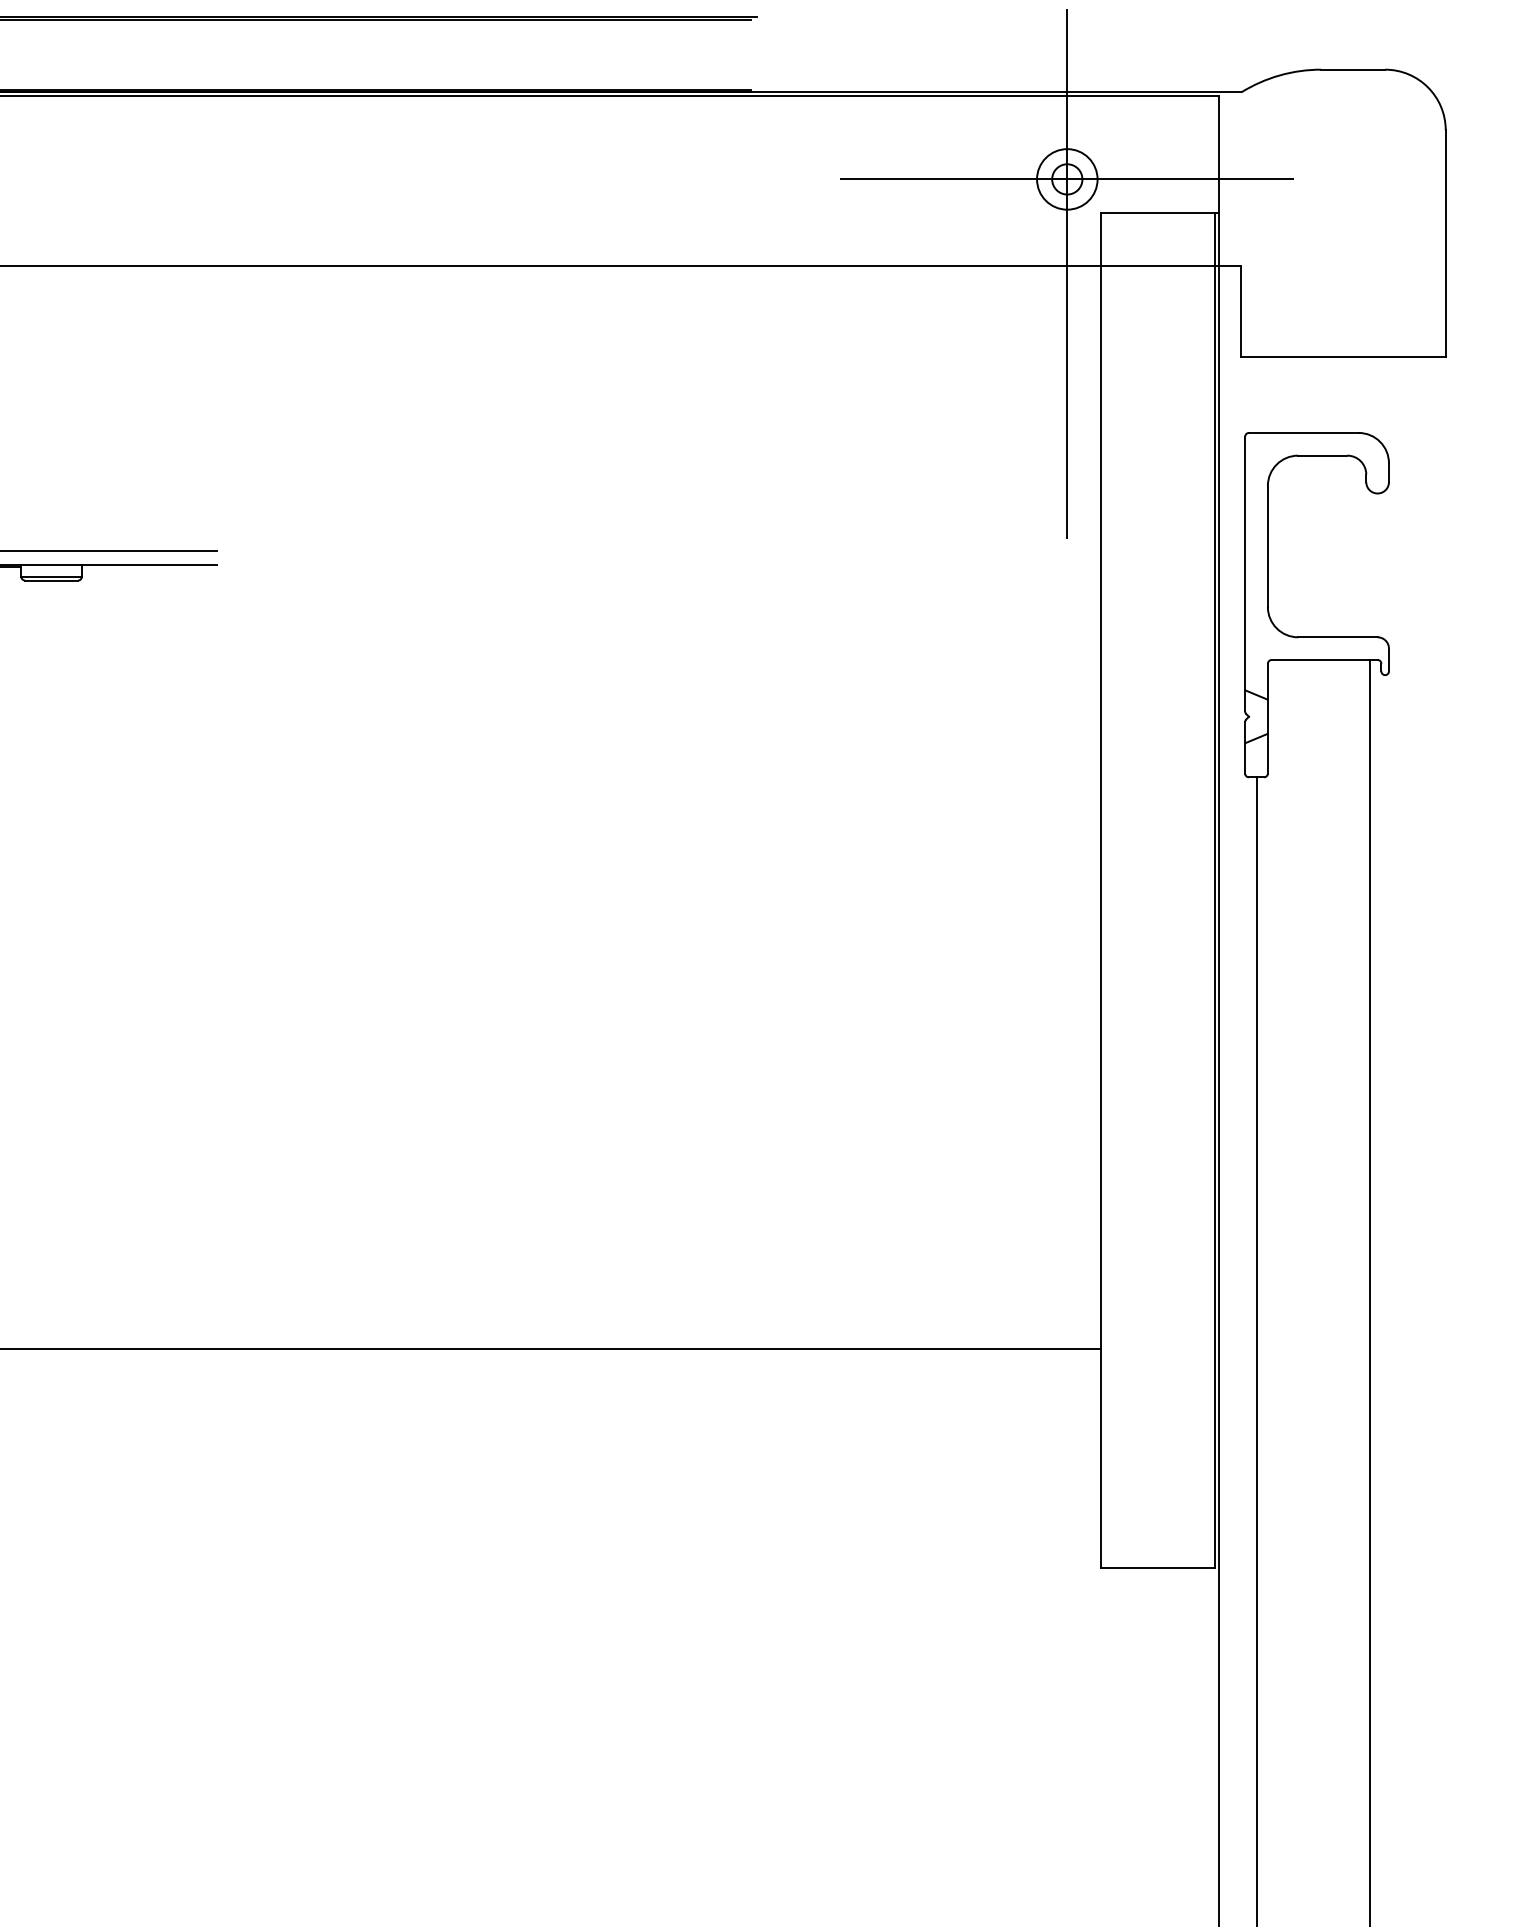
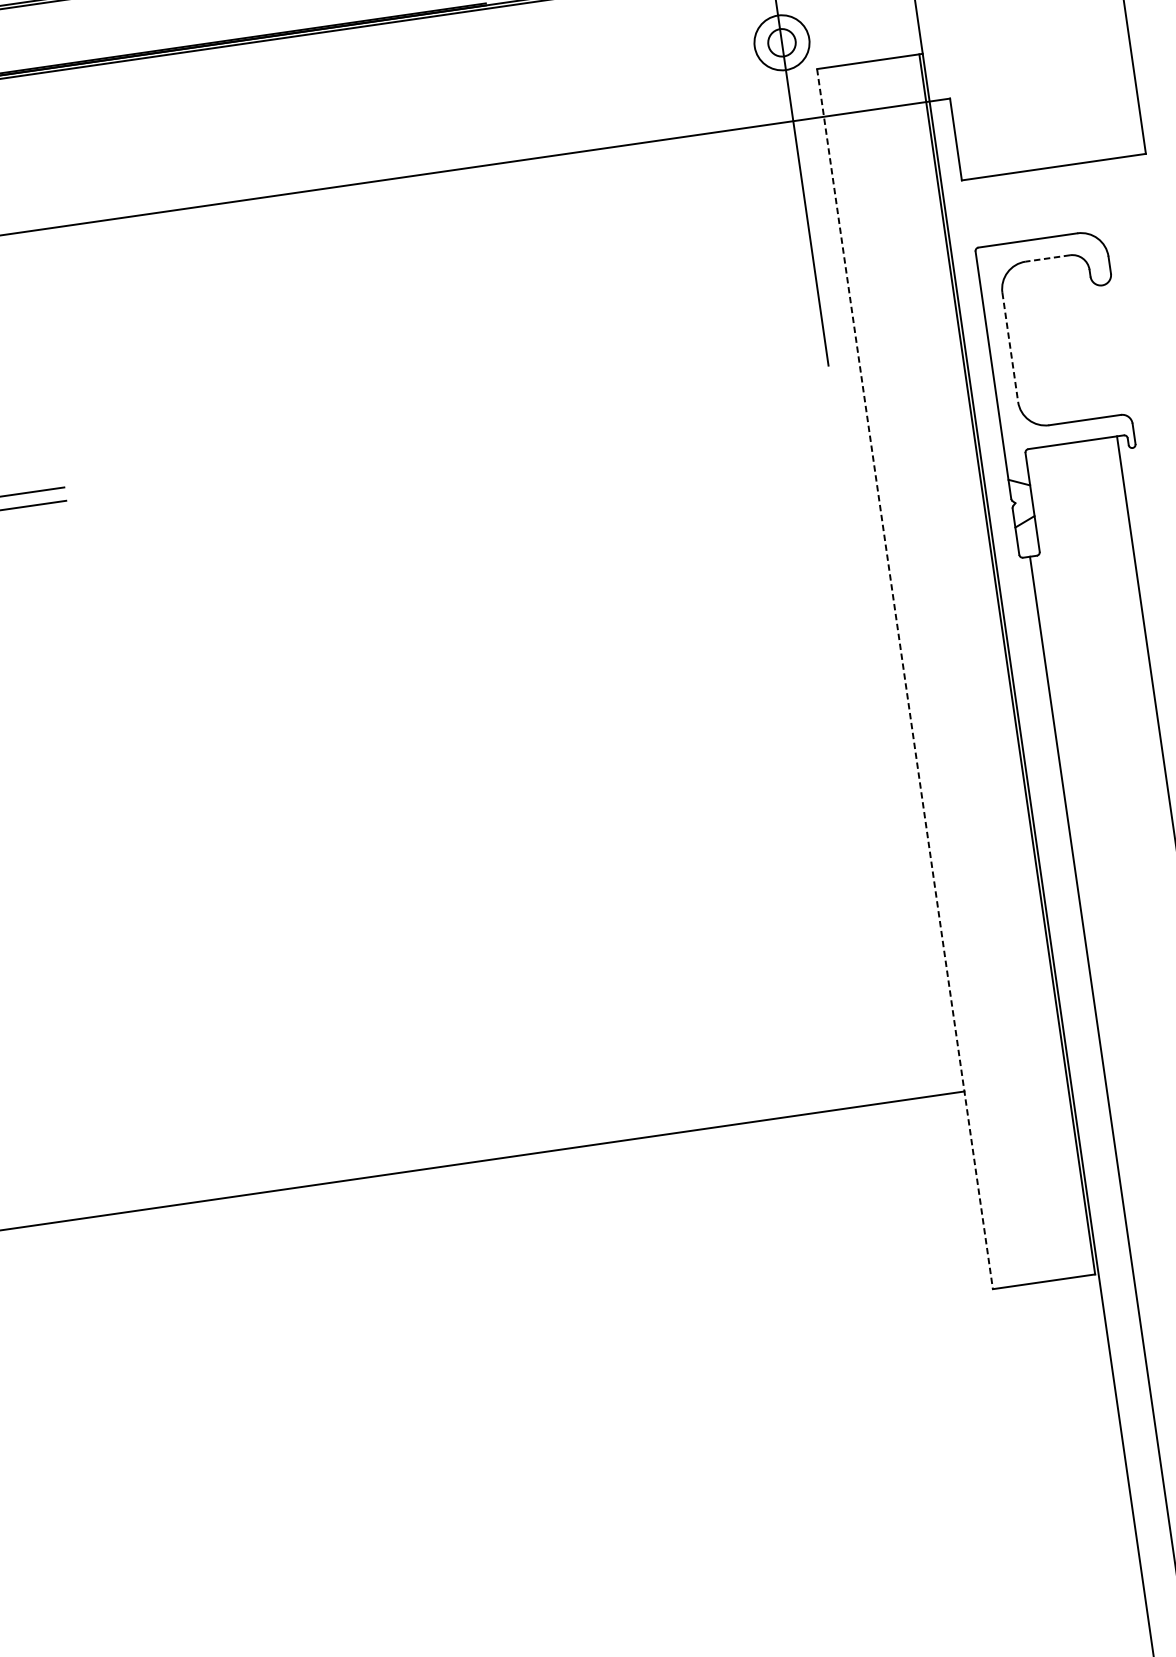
line: (1067, 179) -> (782, 42), removed
line: (1322, 455) -> (1047, 258), solid -> dashed
line: (1267, 546) -> (1009, 347), solid -> dashed
line: (1101, 891) -> (905, 679), solid -> dashed

